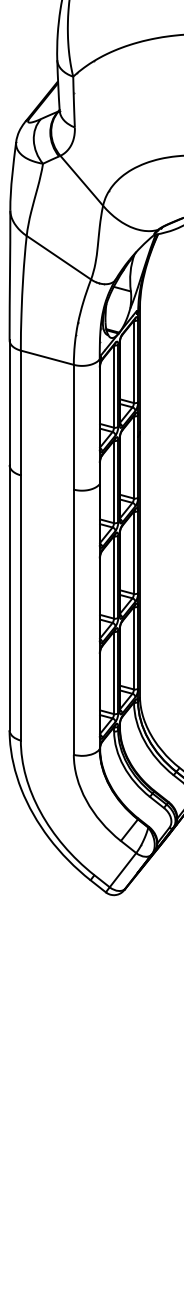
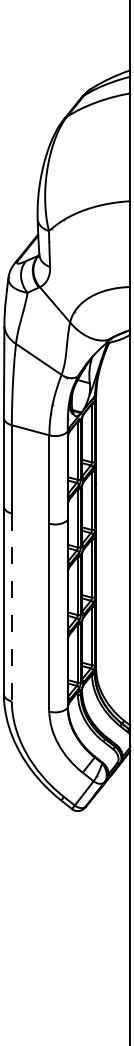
line: (20, 607) -> (11, 607), solid -> dashed

